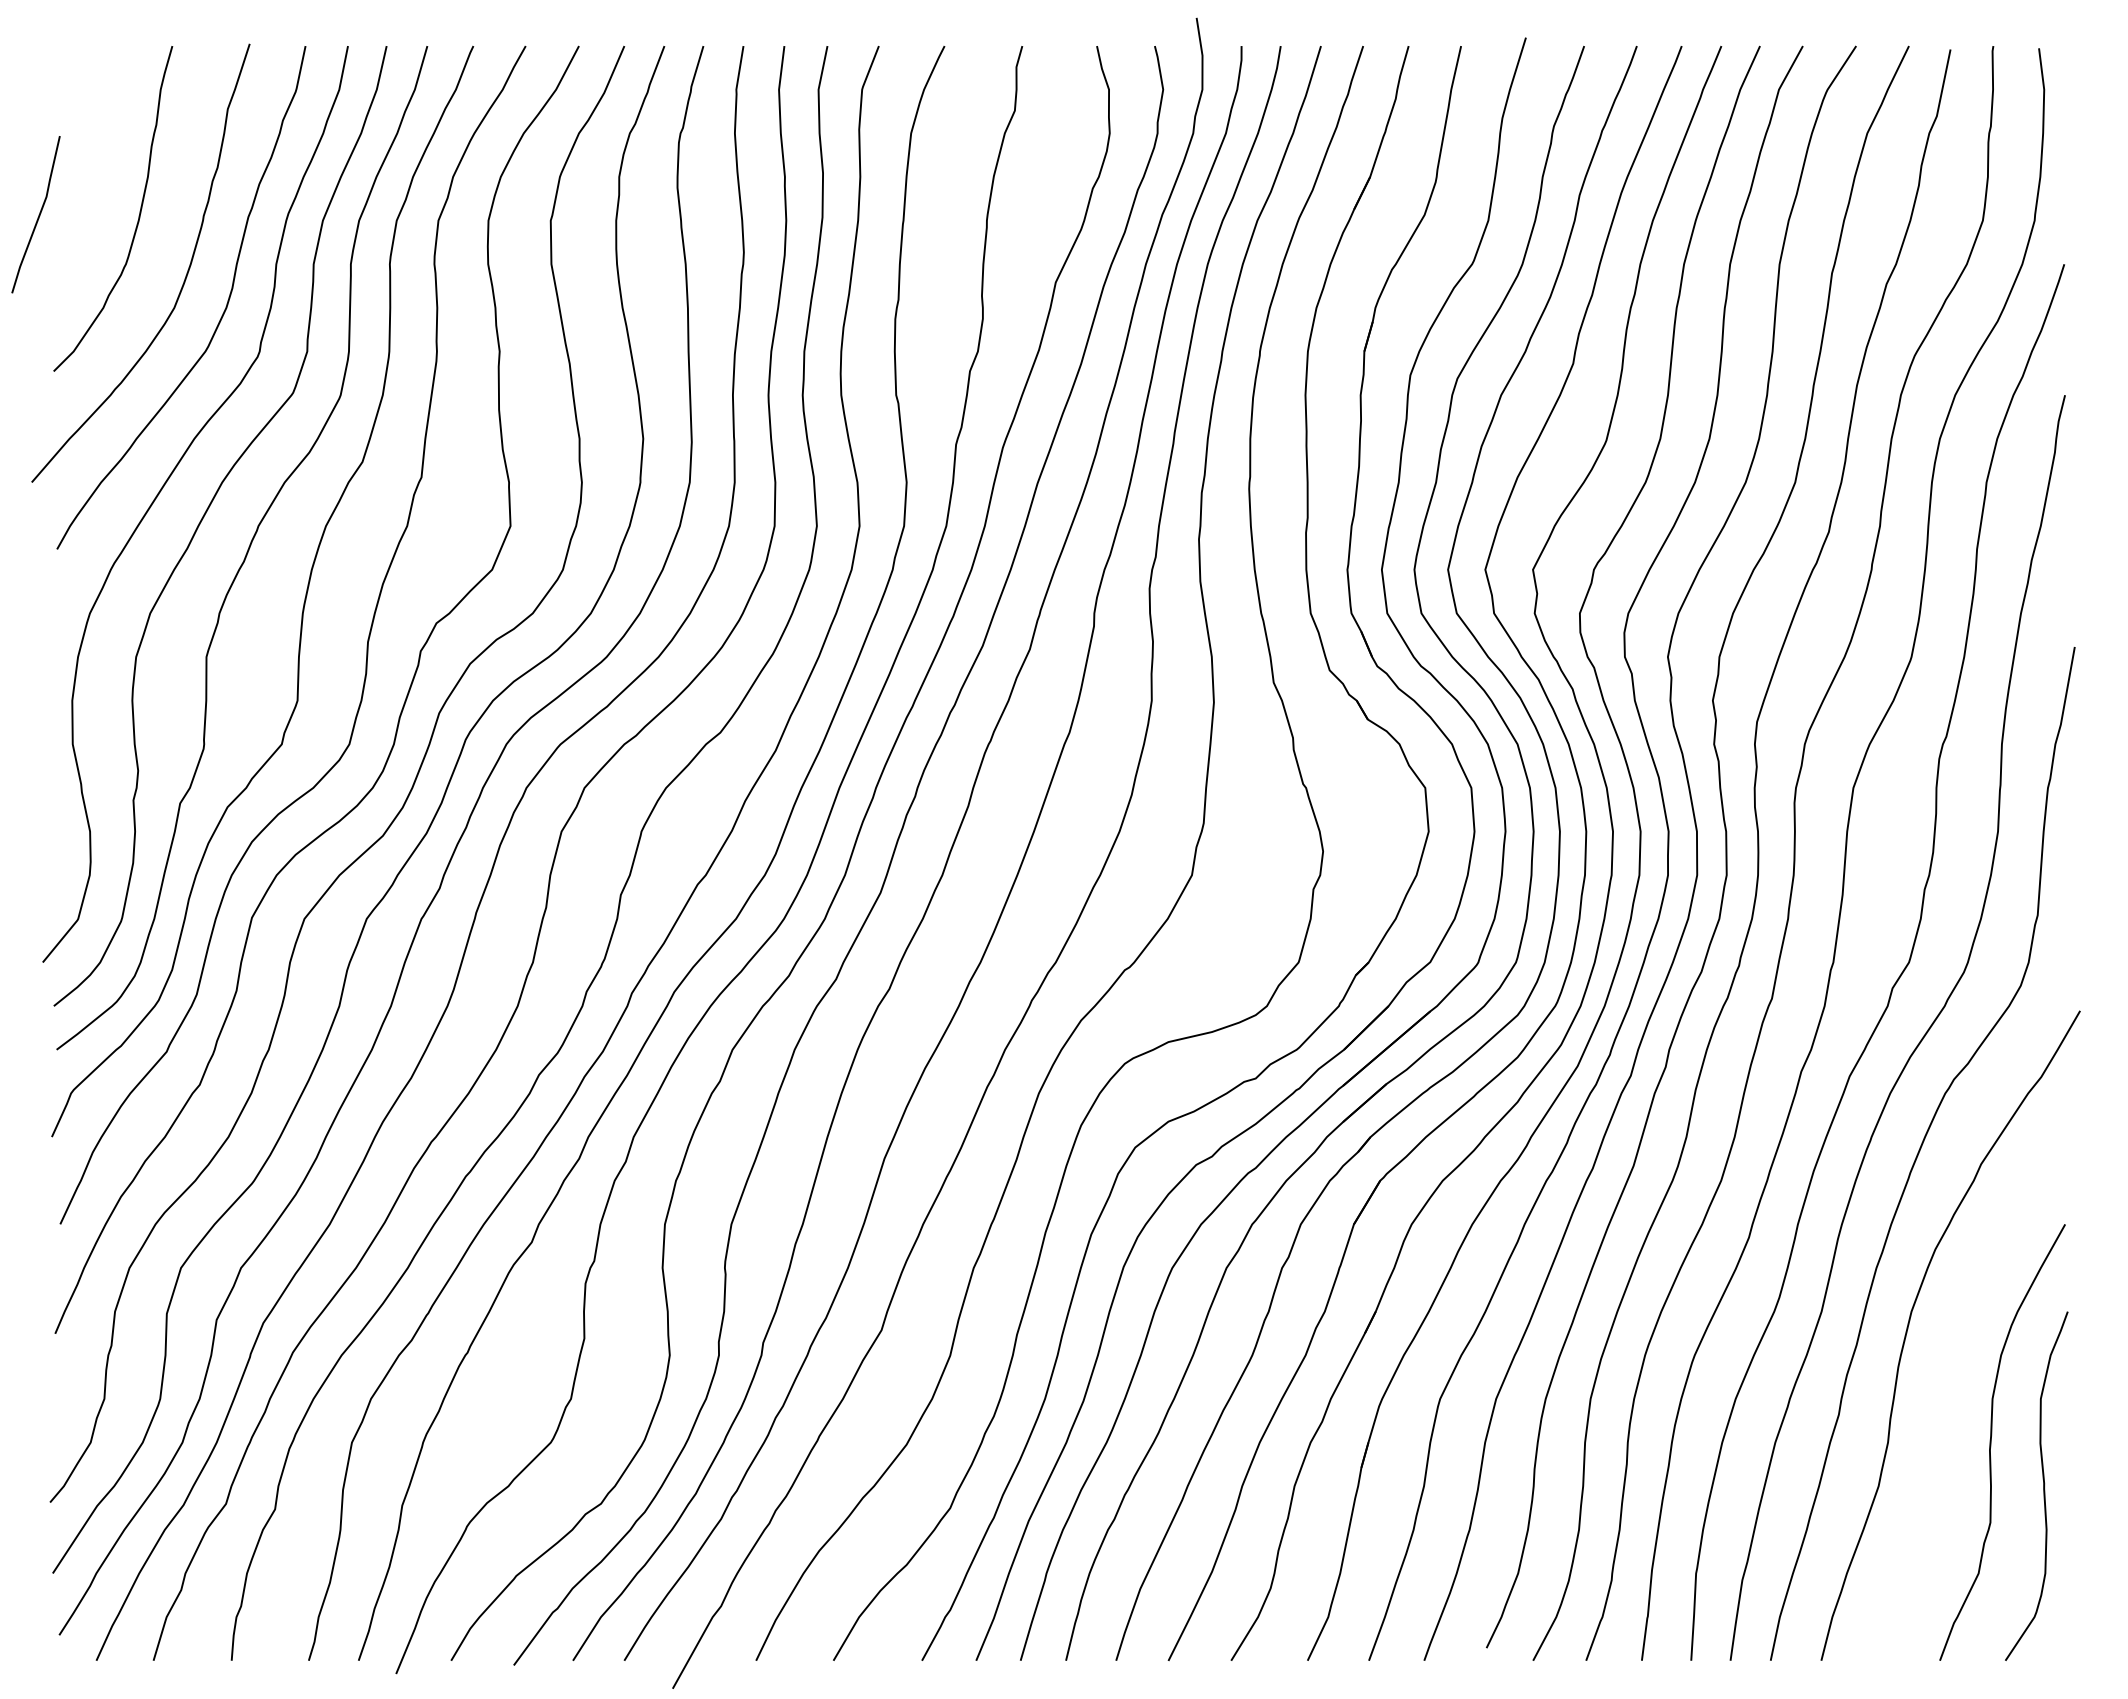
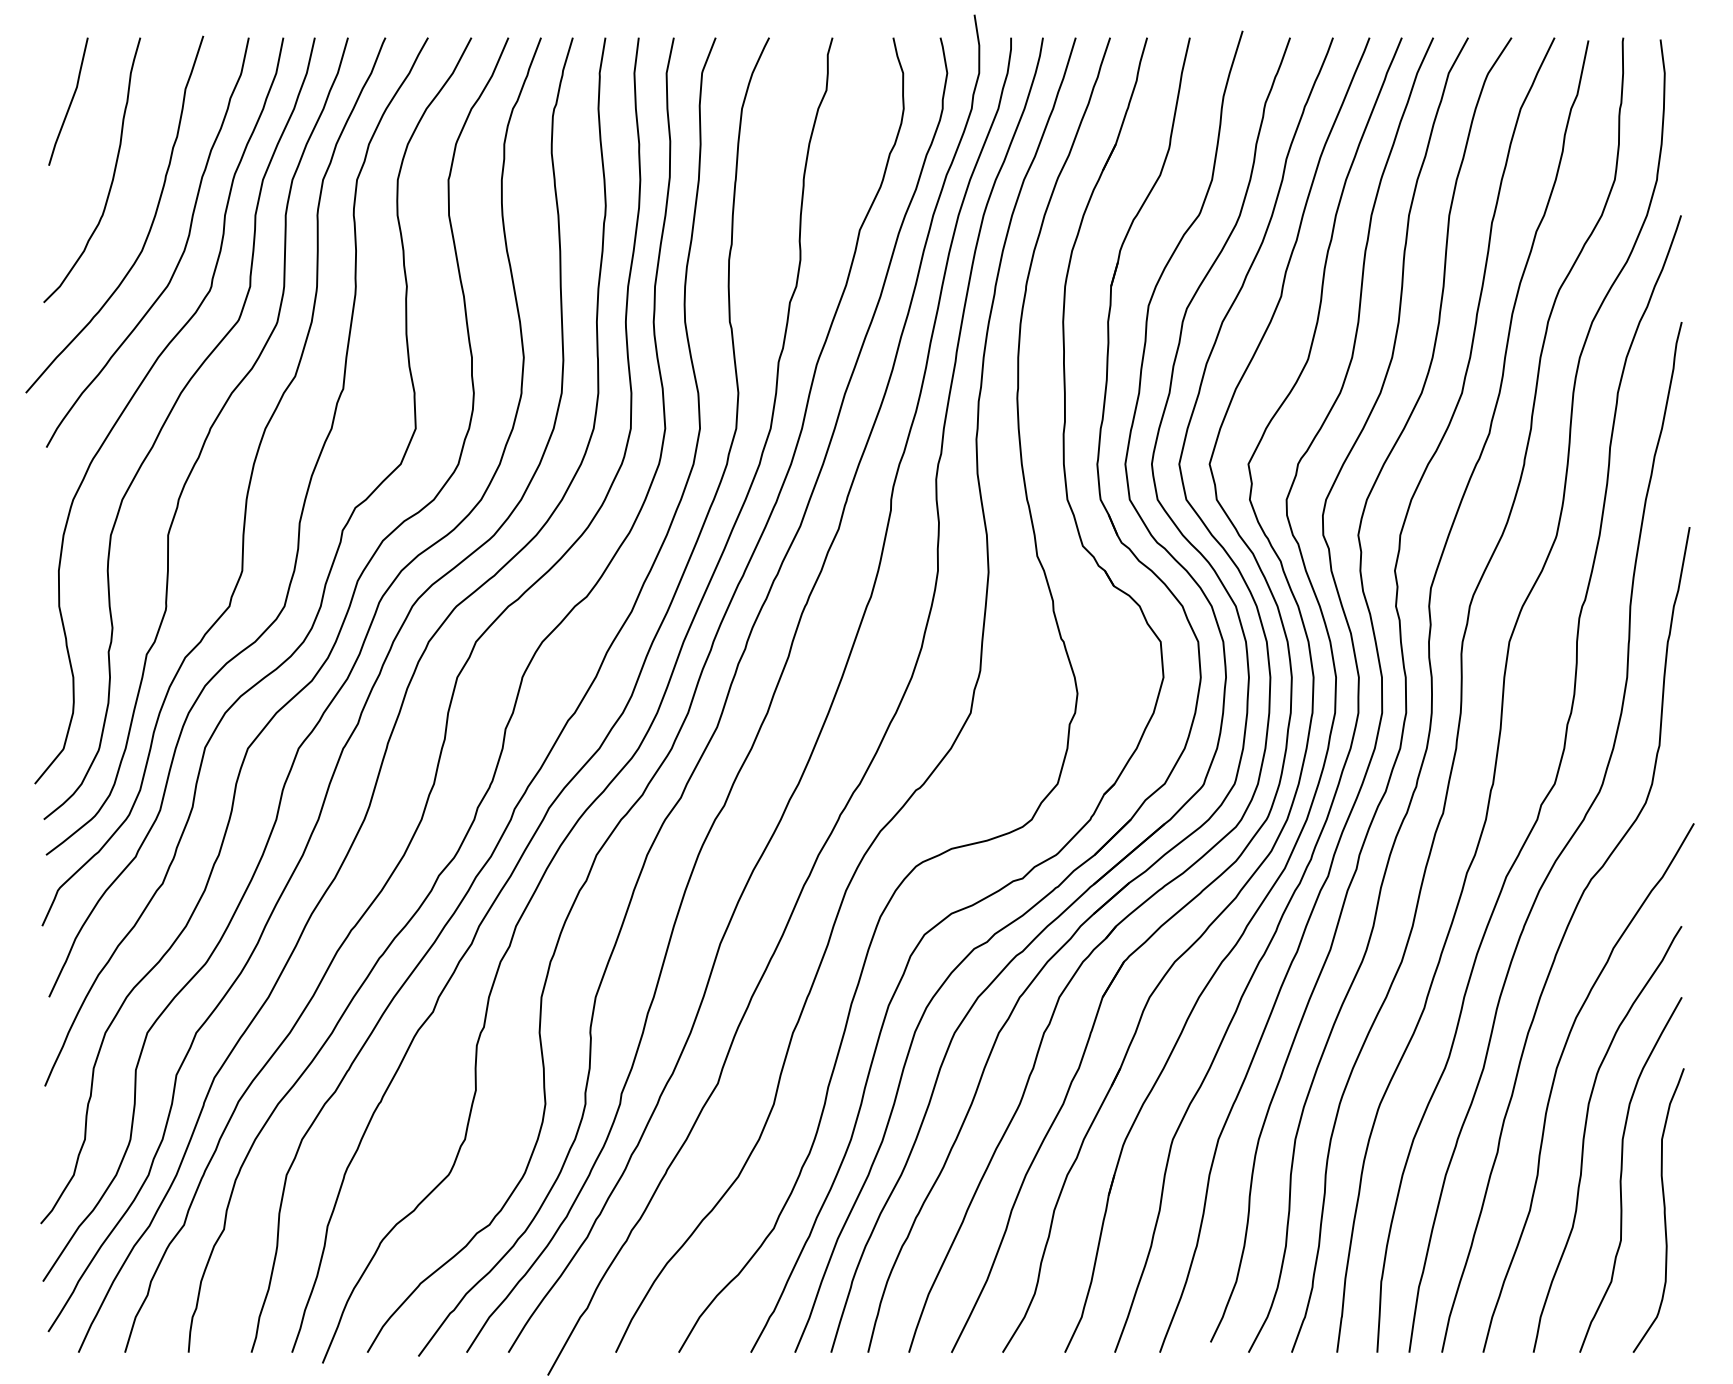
line: (38, 214) -> (70, 101), moved
curve: (1946, 1393) -> (1585, 1135), added

